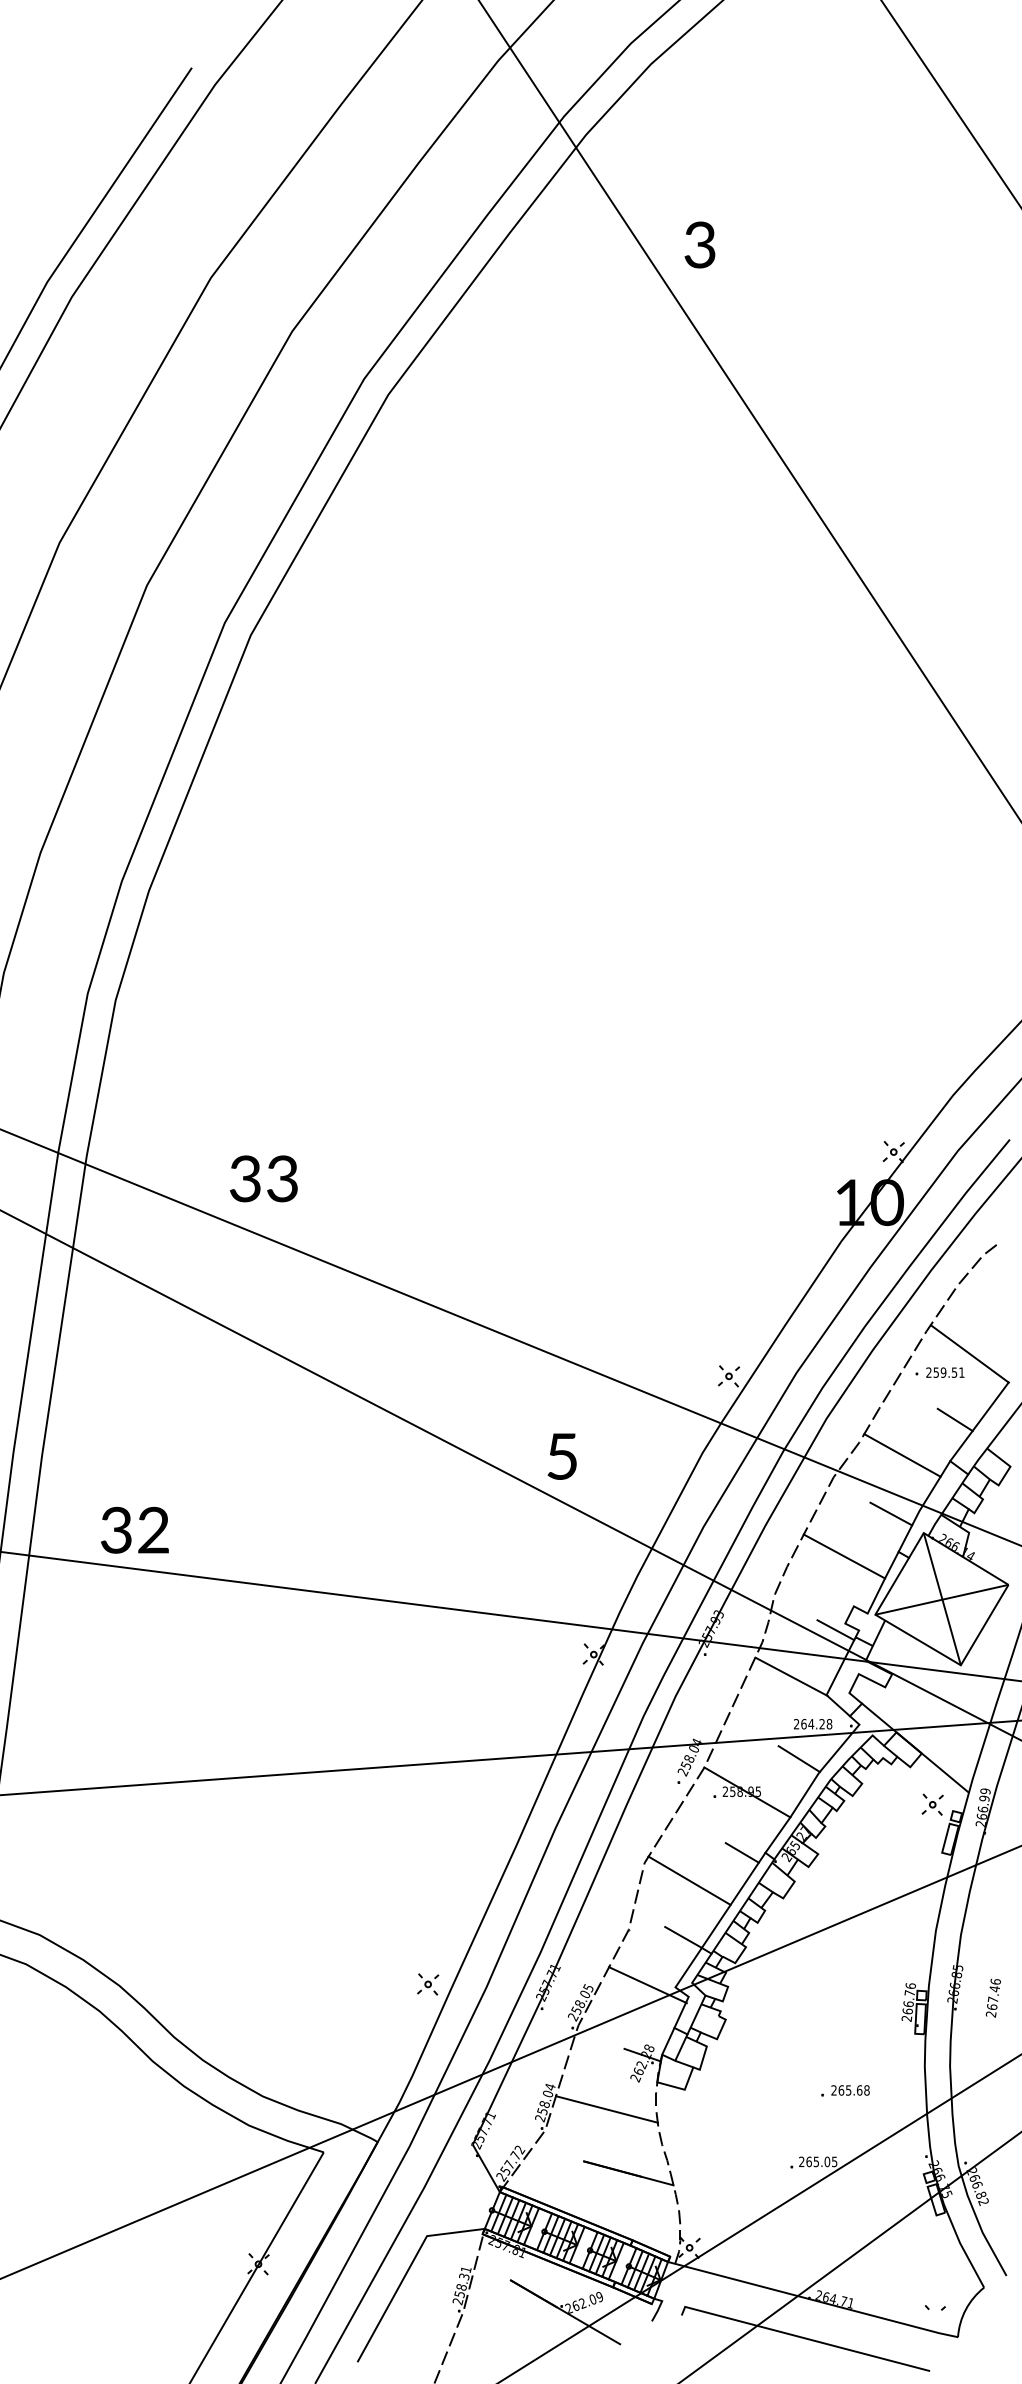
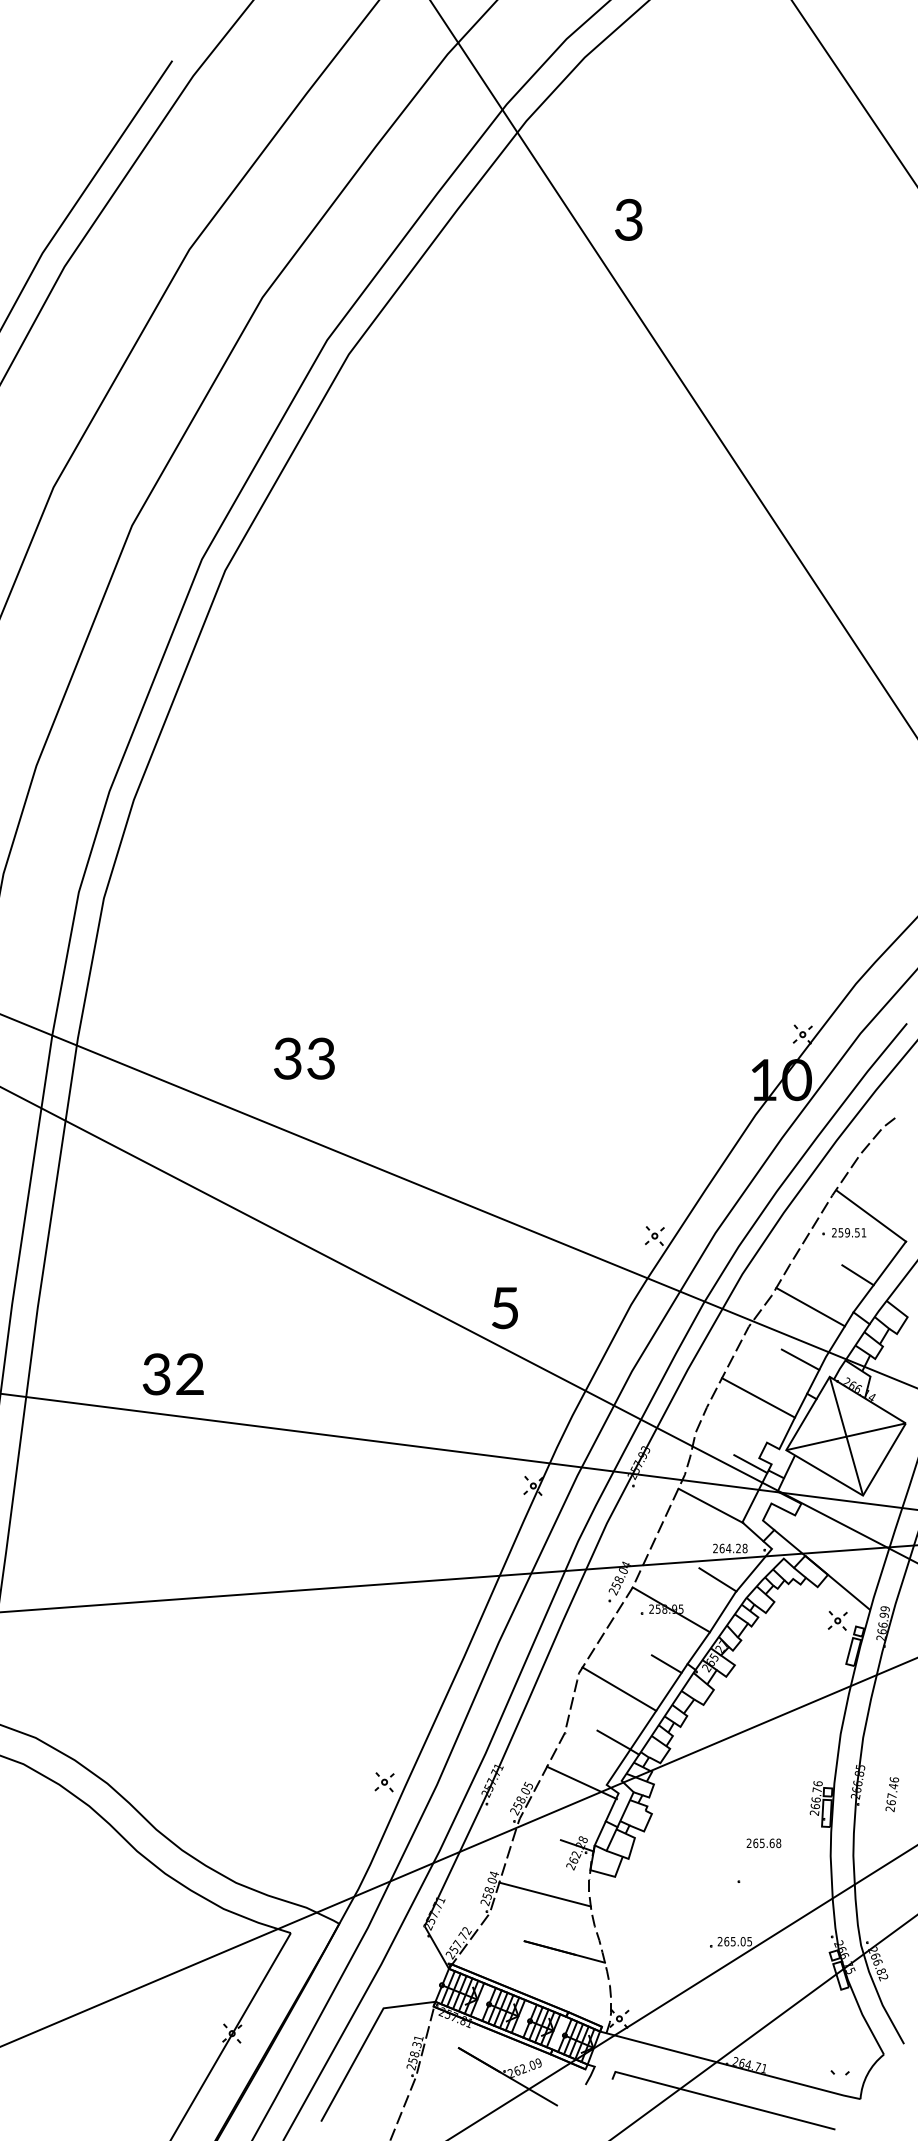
text: (263, 1178) -> (304, 1058), moved
text: (134, 1529) -> (172, 1373), moved
text: (850, 2090) -> (763, 1843), moved

